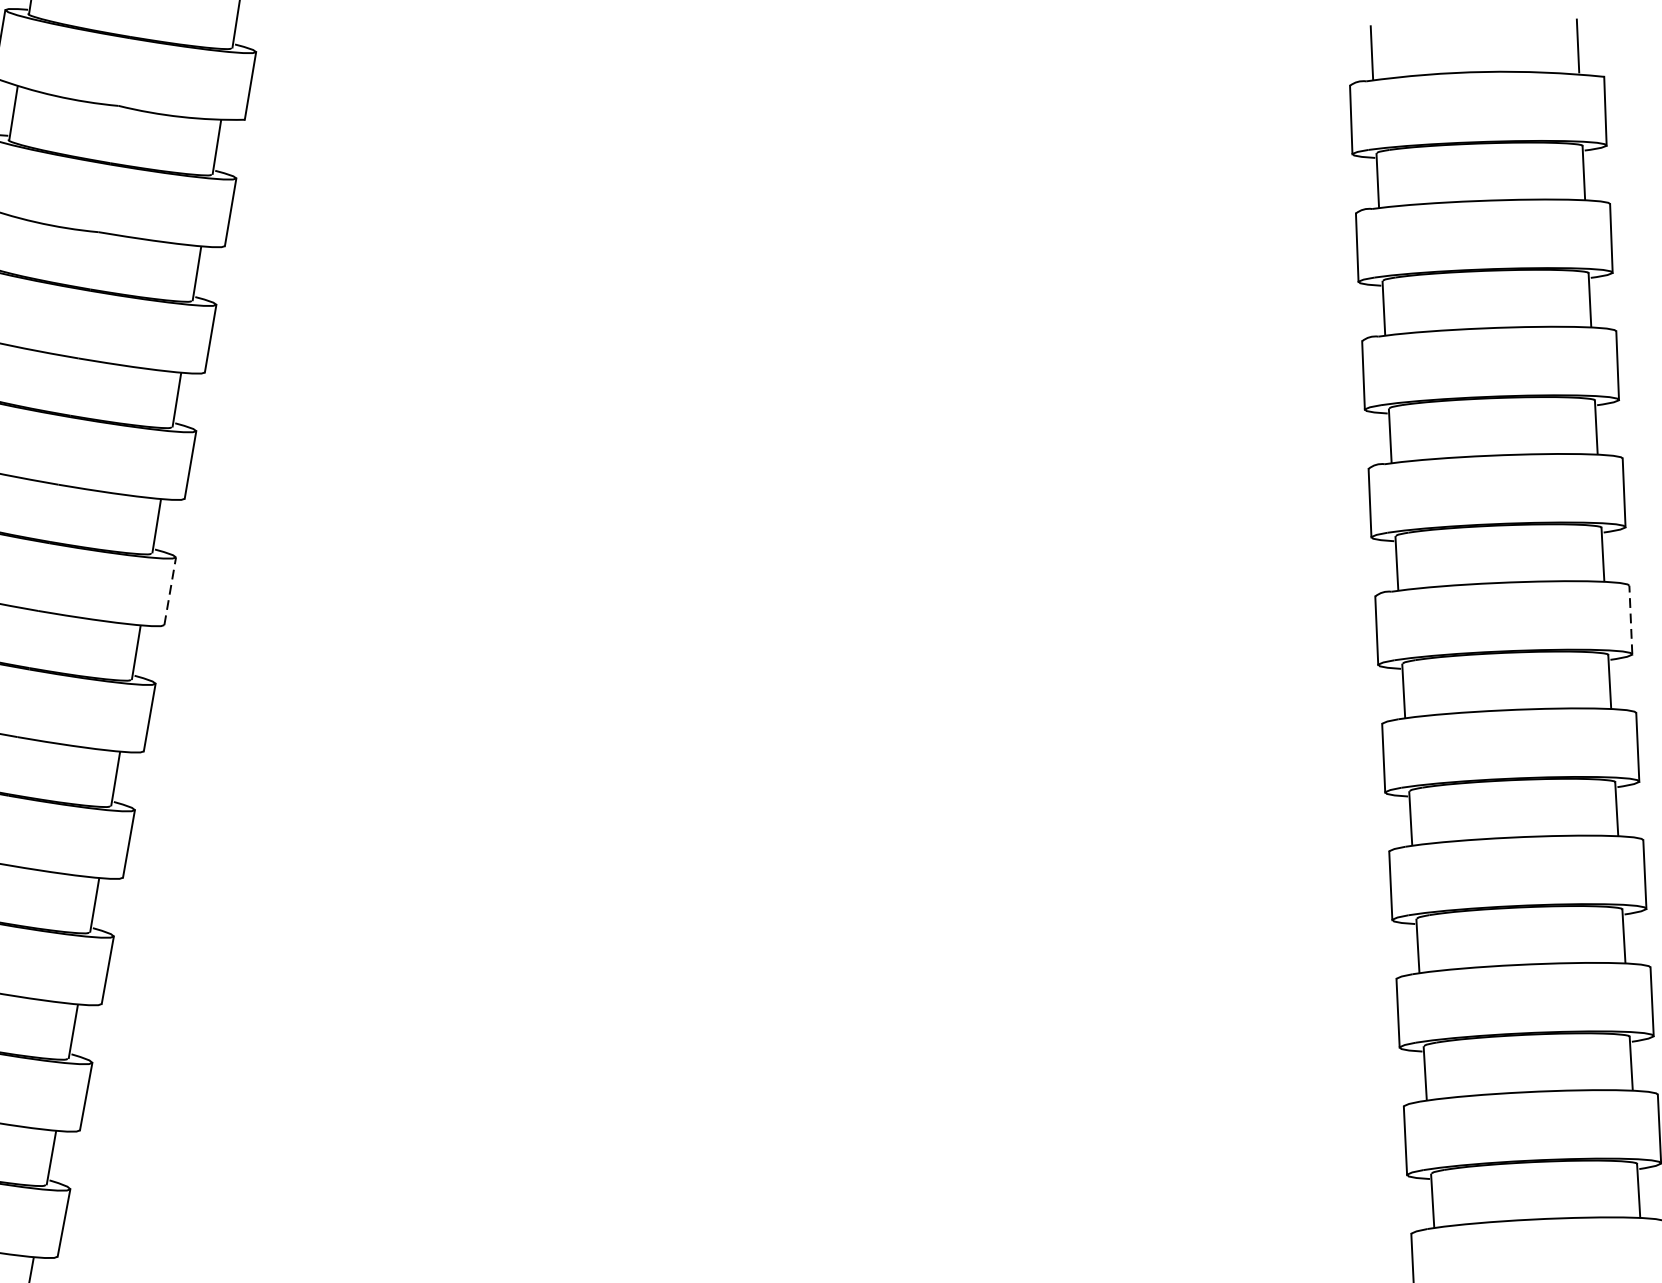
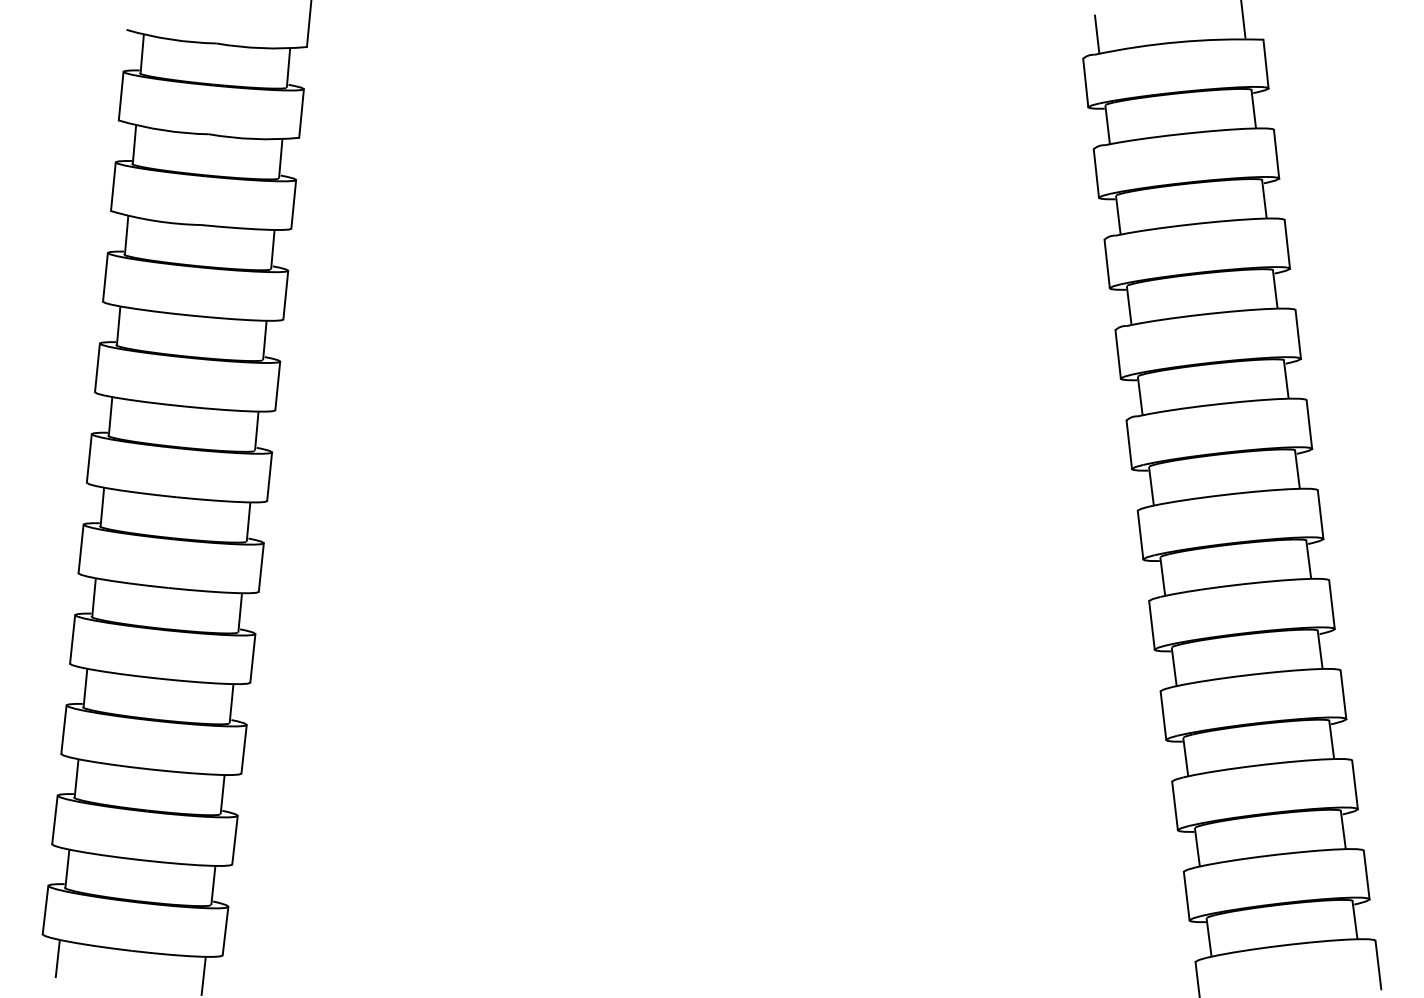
line: (170, 590) -> (269, 476), dashed -> solid
line: (1631, 619) -> (1309, 424), dashed -> solid

